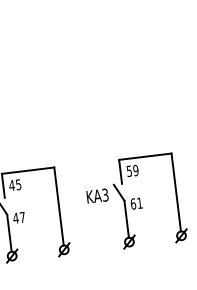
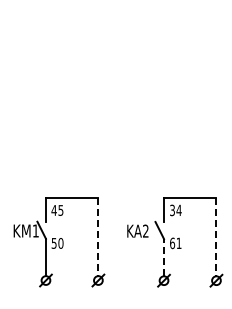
text: (132, 171) -> (175, 210), 59 -> 34
line: (176, 192) -> (216, 237), solid -> dashed
text: (105, 195) -> (145, 231), KA3 -> KA2
line: (59, 207) -> (98, 237), solid -> dashed
text: (19, 217) -> (57, 243), 47 -> 50
line: (127, 219) -> (164, 257), solid -> dashed

